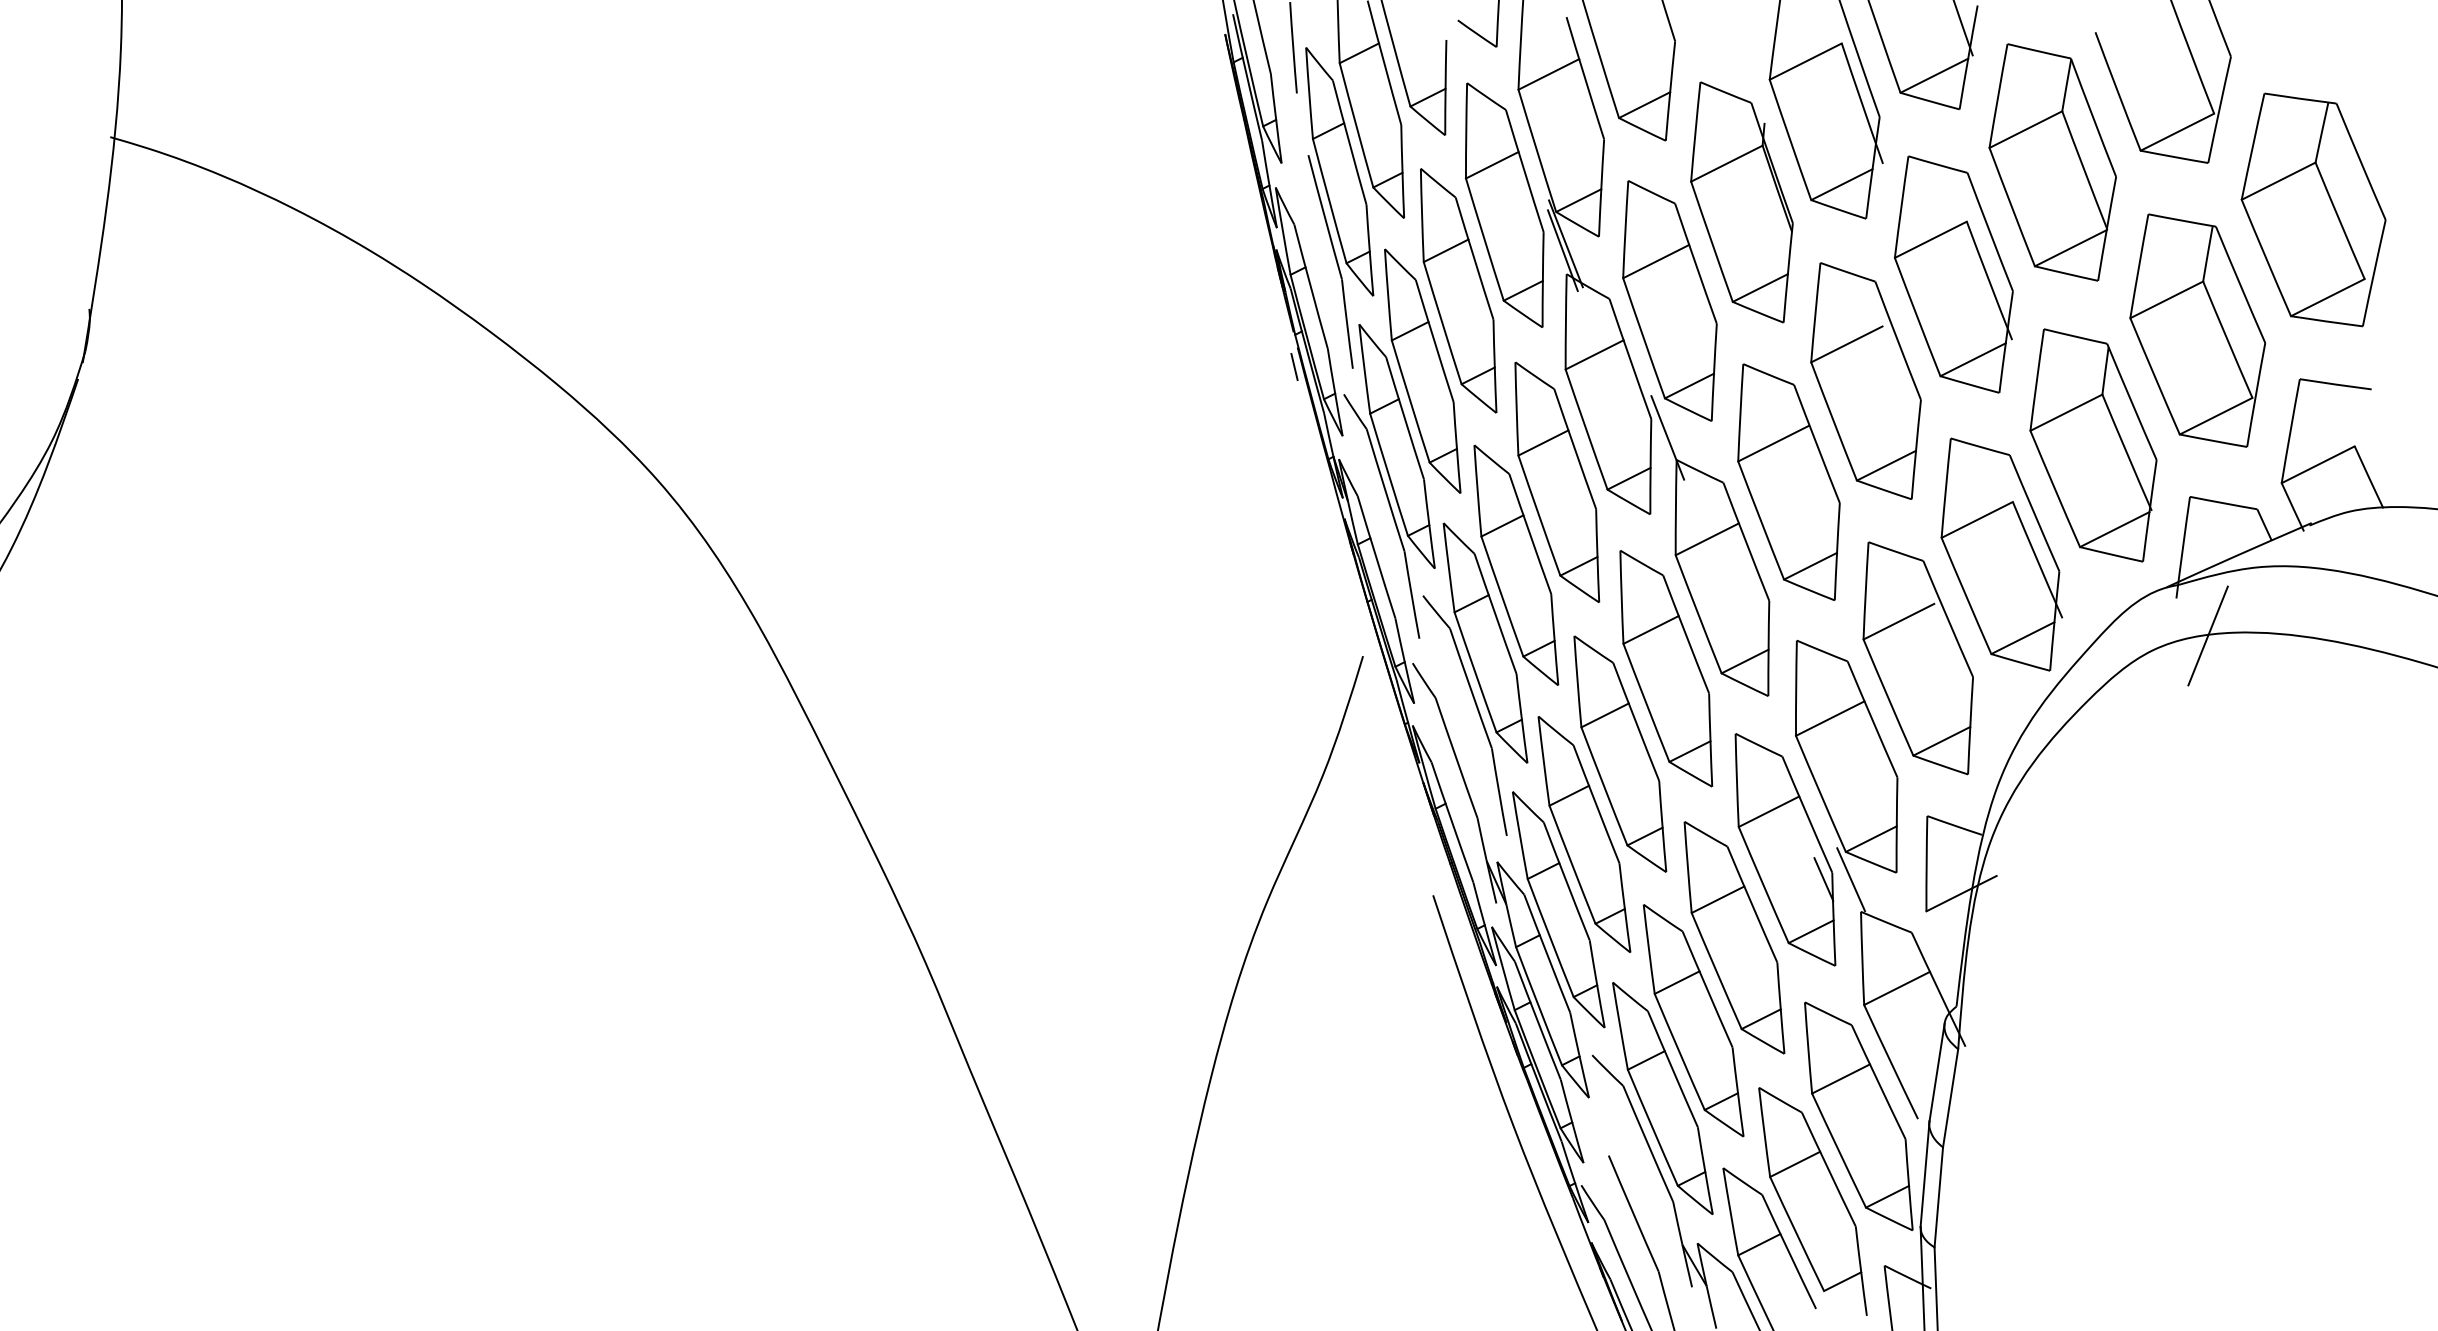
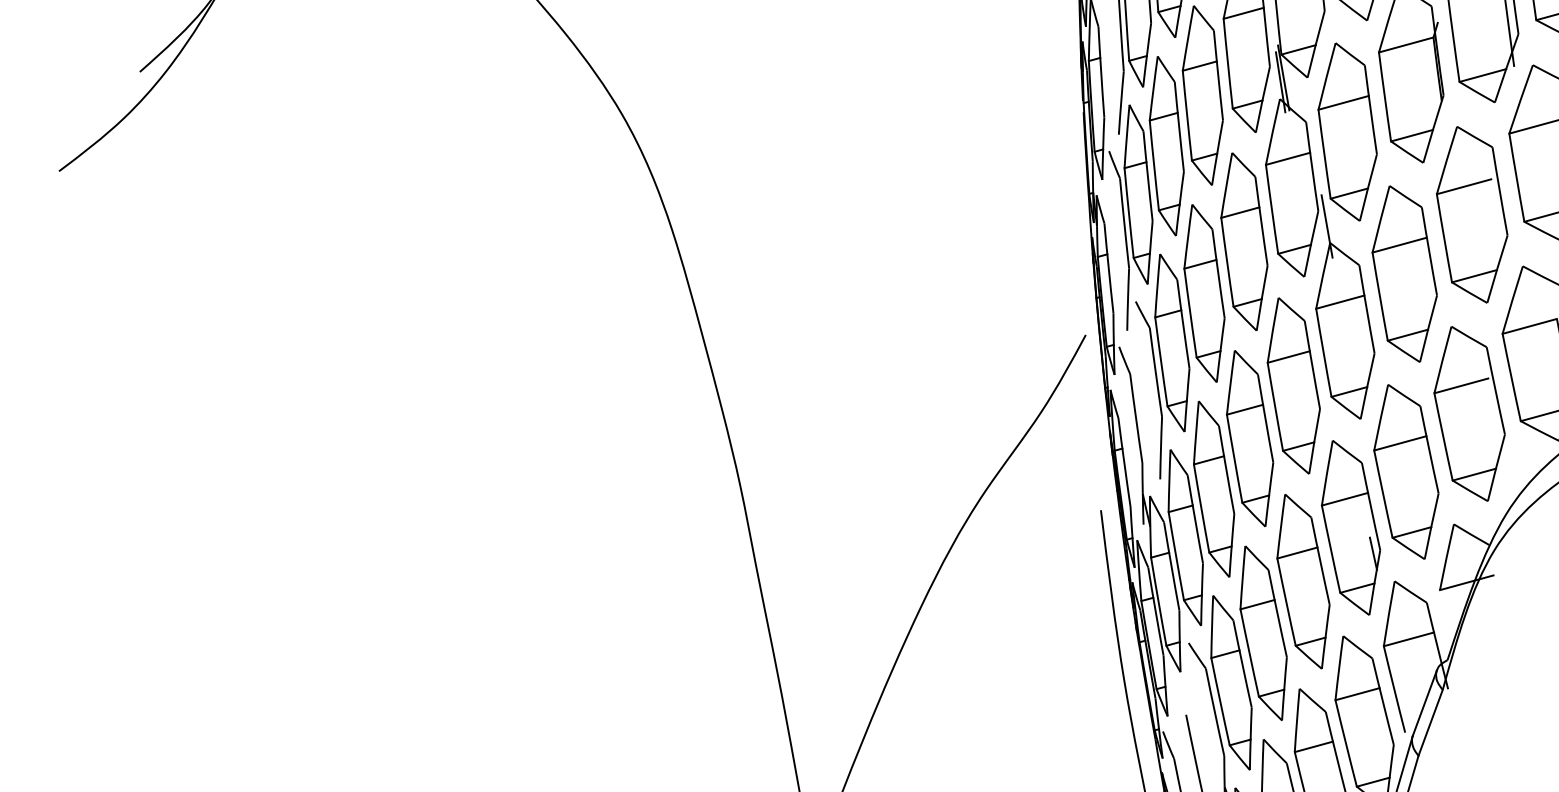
line: (1294, 366) -> (1078, 124), removed
line: (1850, 879) -> (1391, 557), removed

